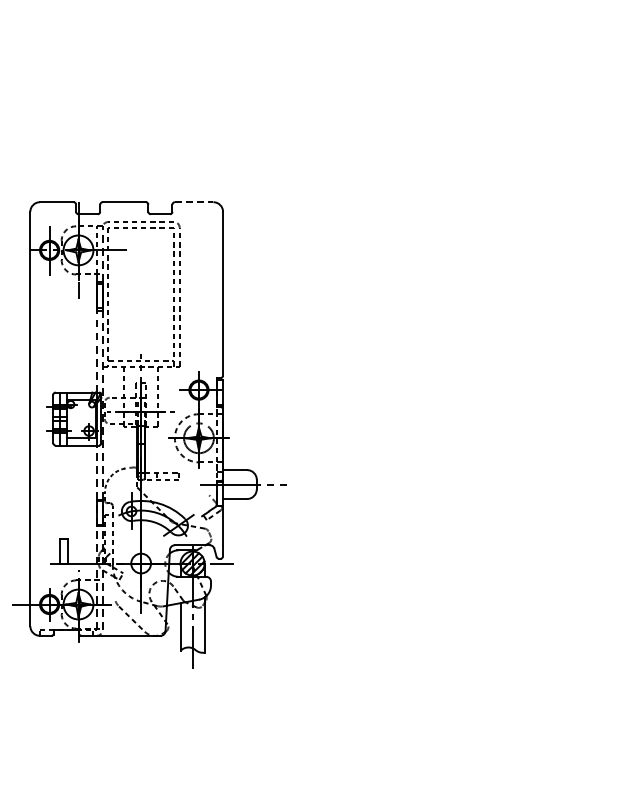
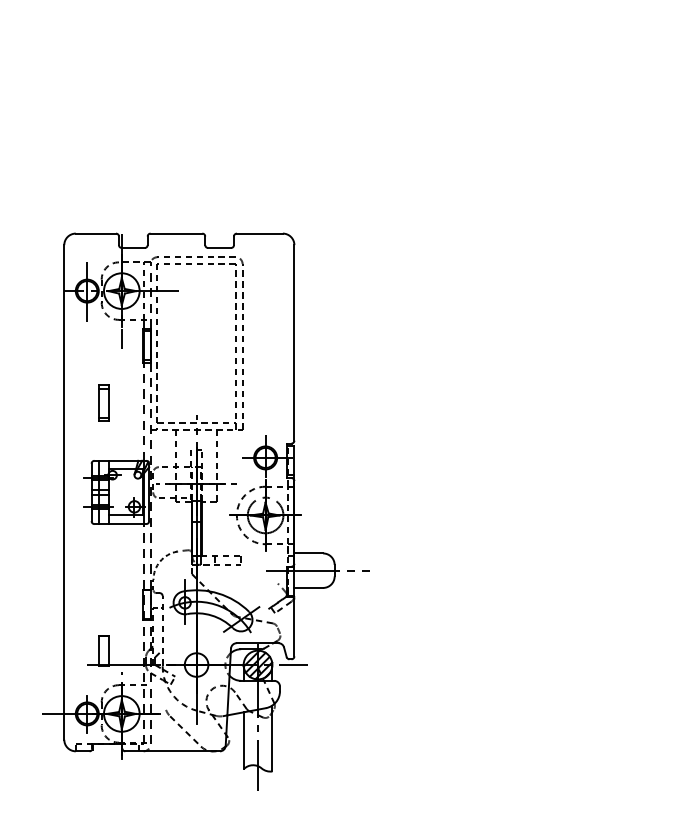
line: (194, 202) -> (260, 233), dashed -> solid
part: (63, 343) -> (103, 402), added

